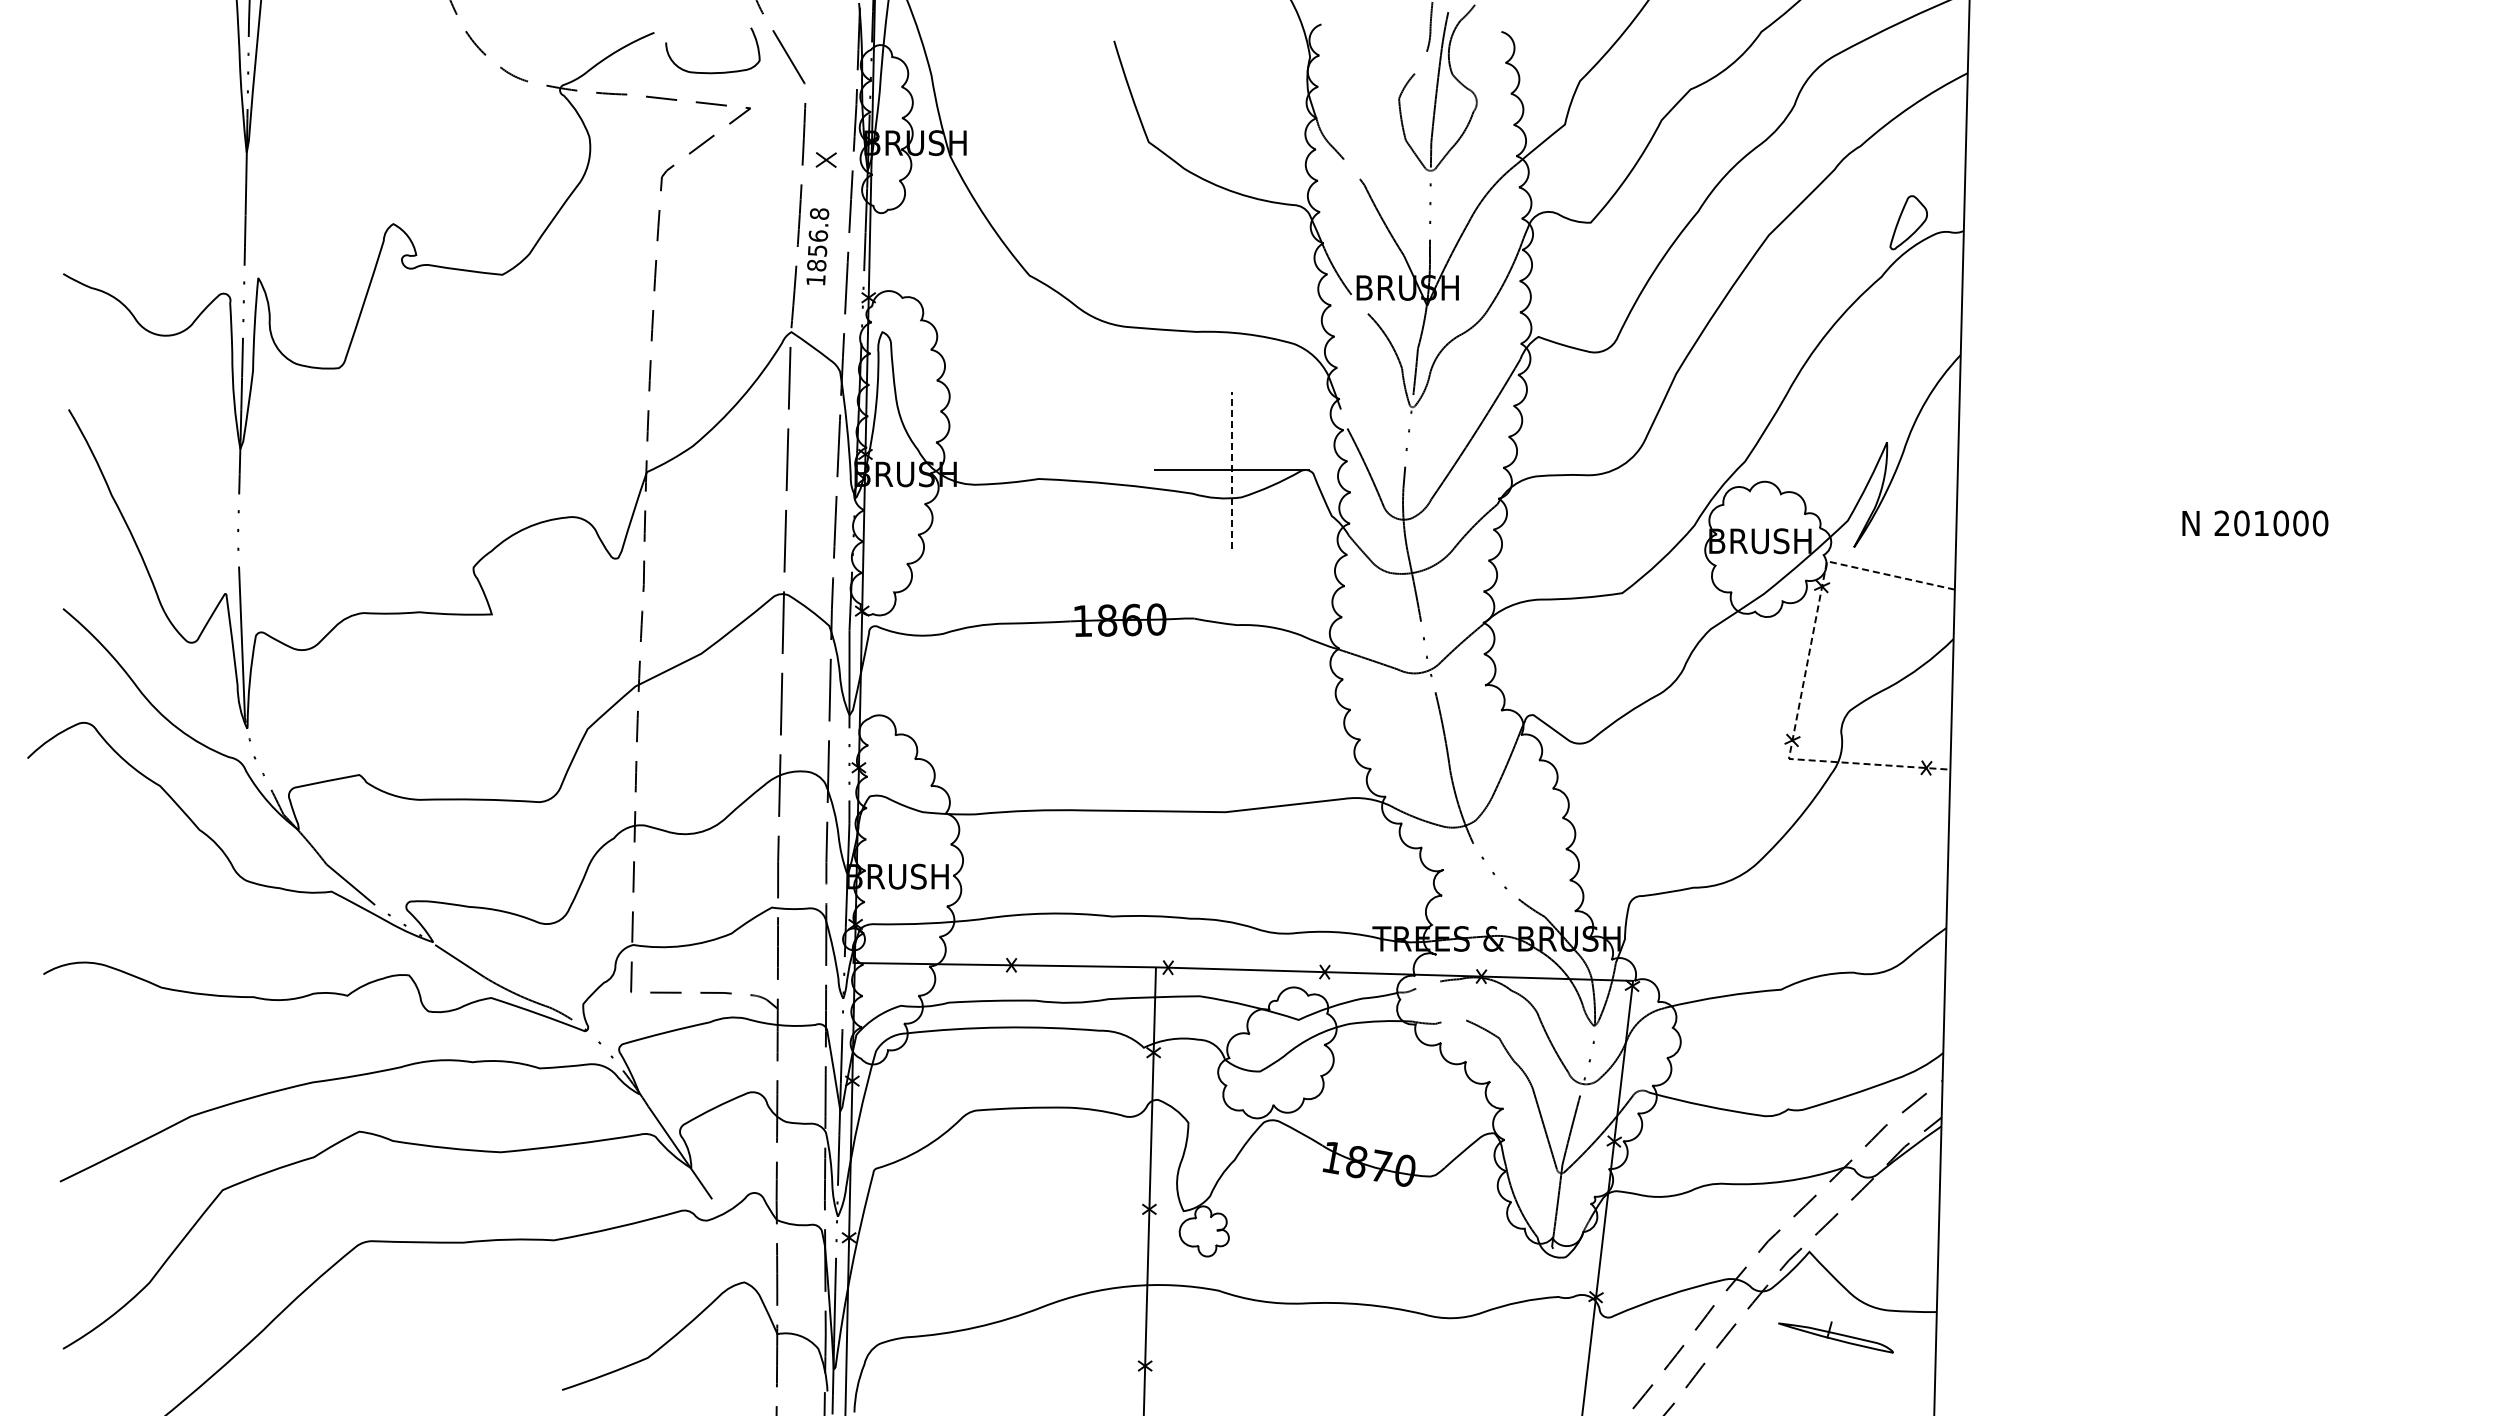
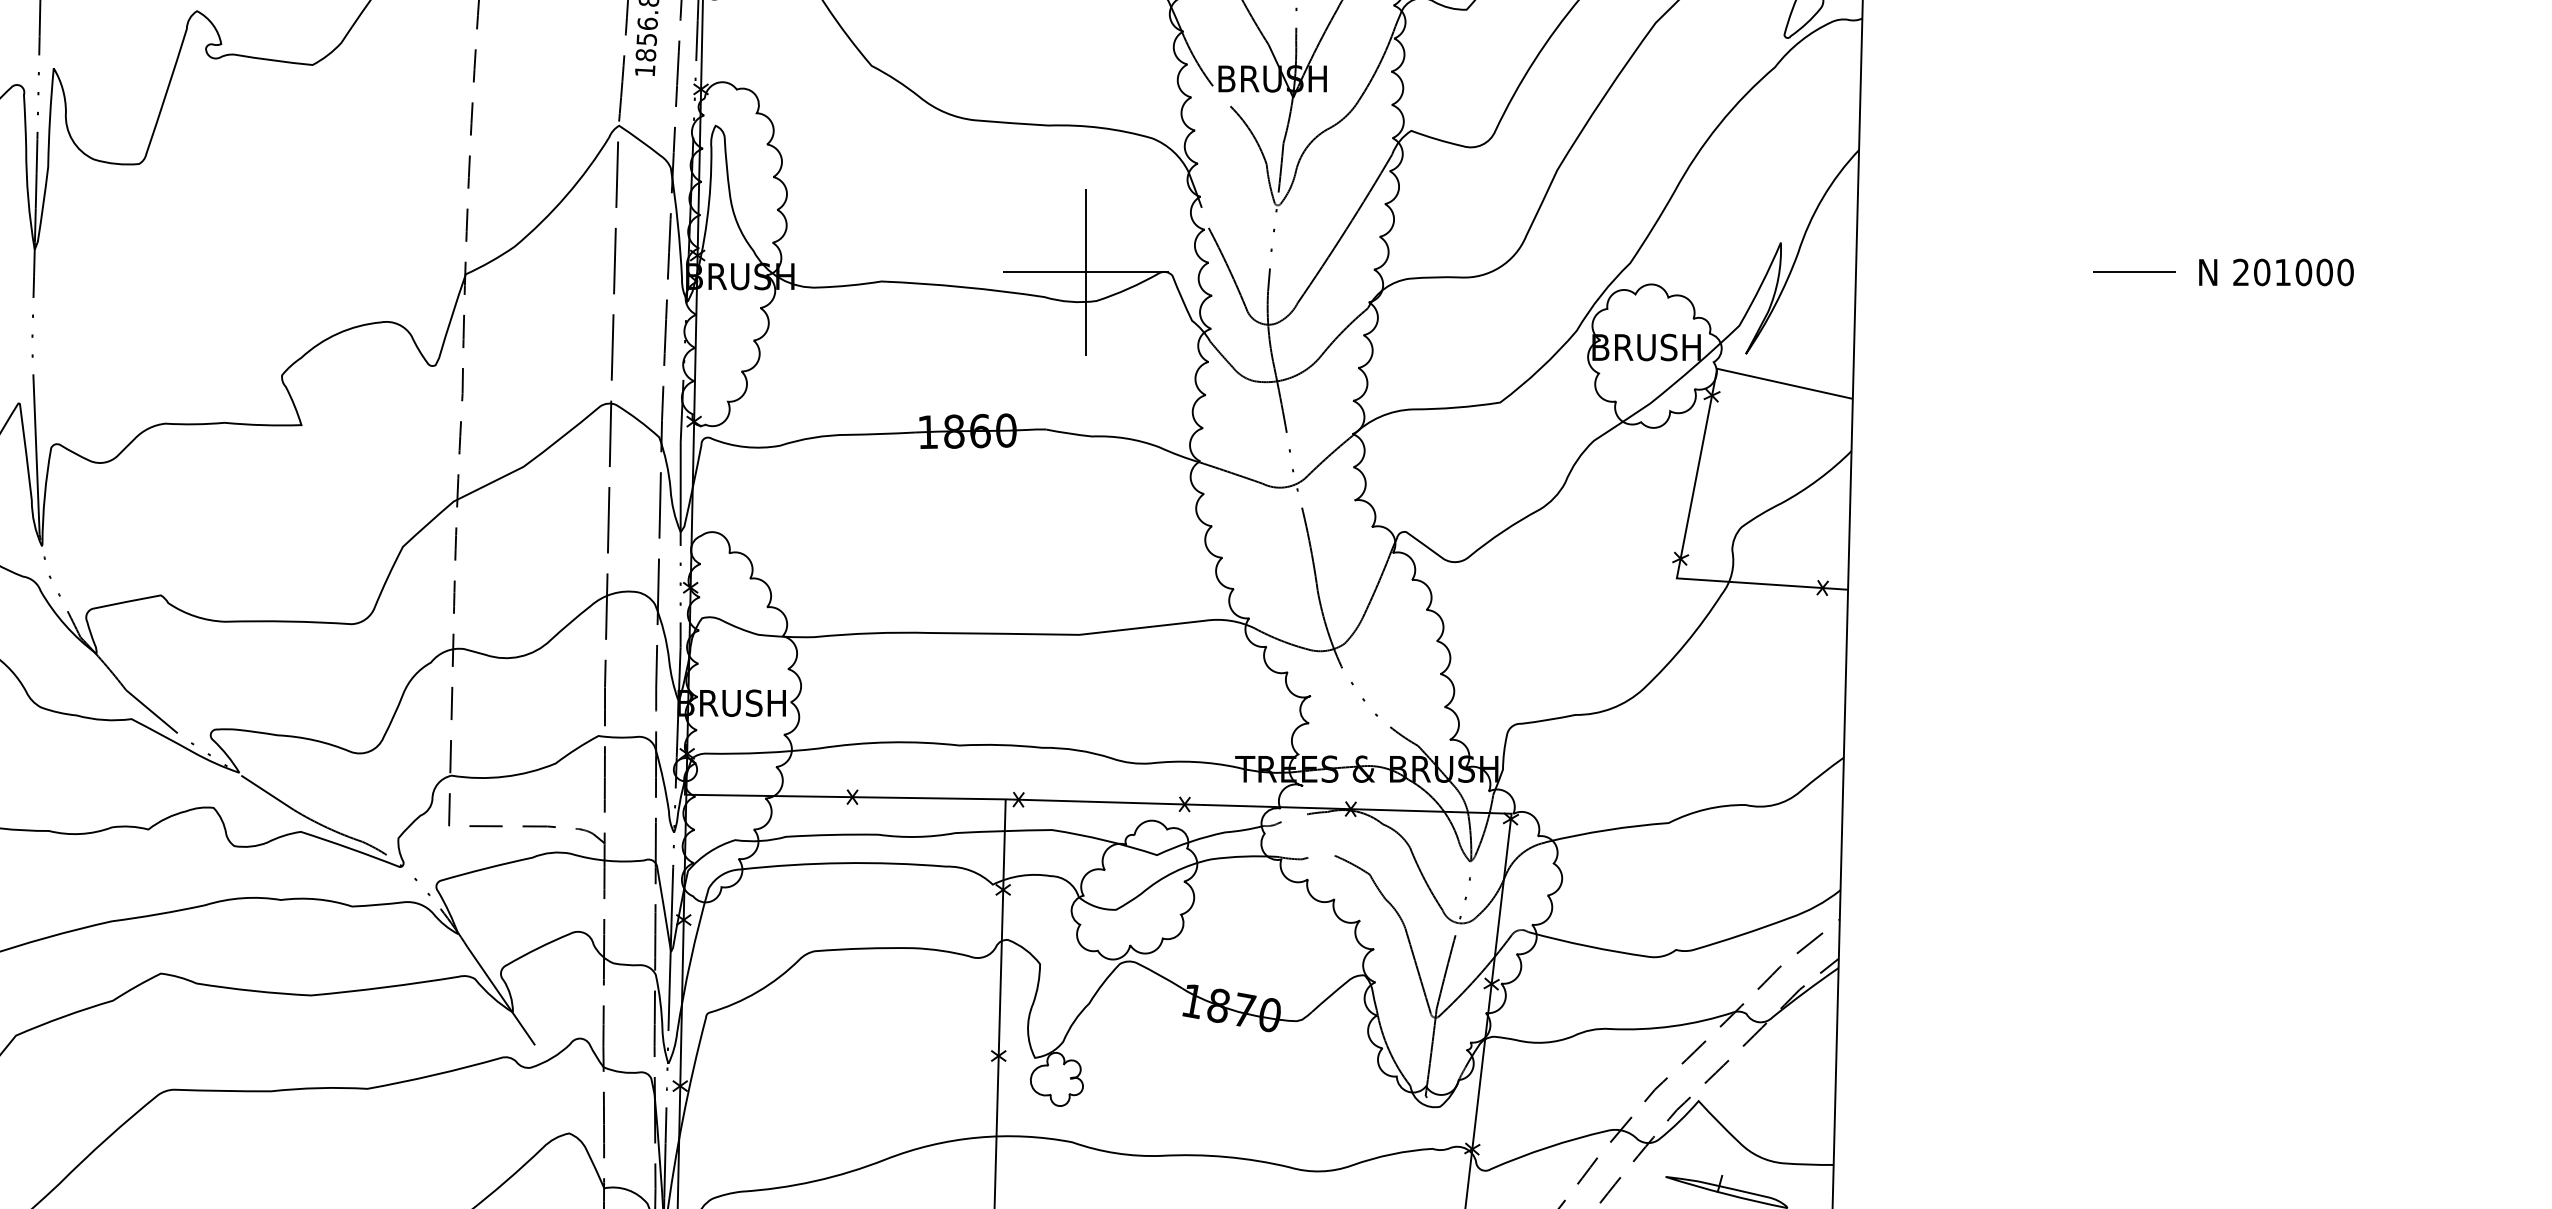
line: (1231, 469) -> (1085, 271), dashed -> solid
line: (2220, 469) -> (2134, 271), added
text: (2255, 523) -> (2276, 272), moved
line: (1804, 675) -> (1693, 489), dashed -> solid

